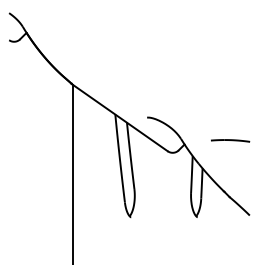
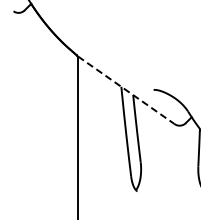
line: (120, 117) -> (126, 89), solid -> dashed

